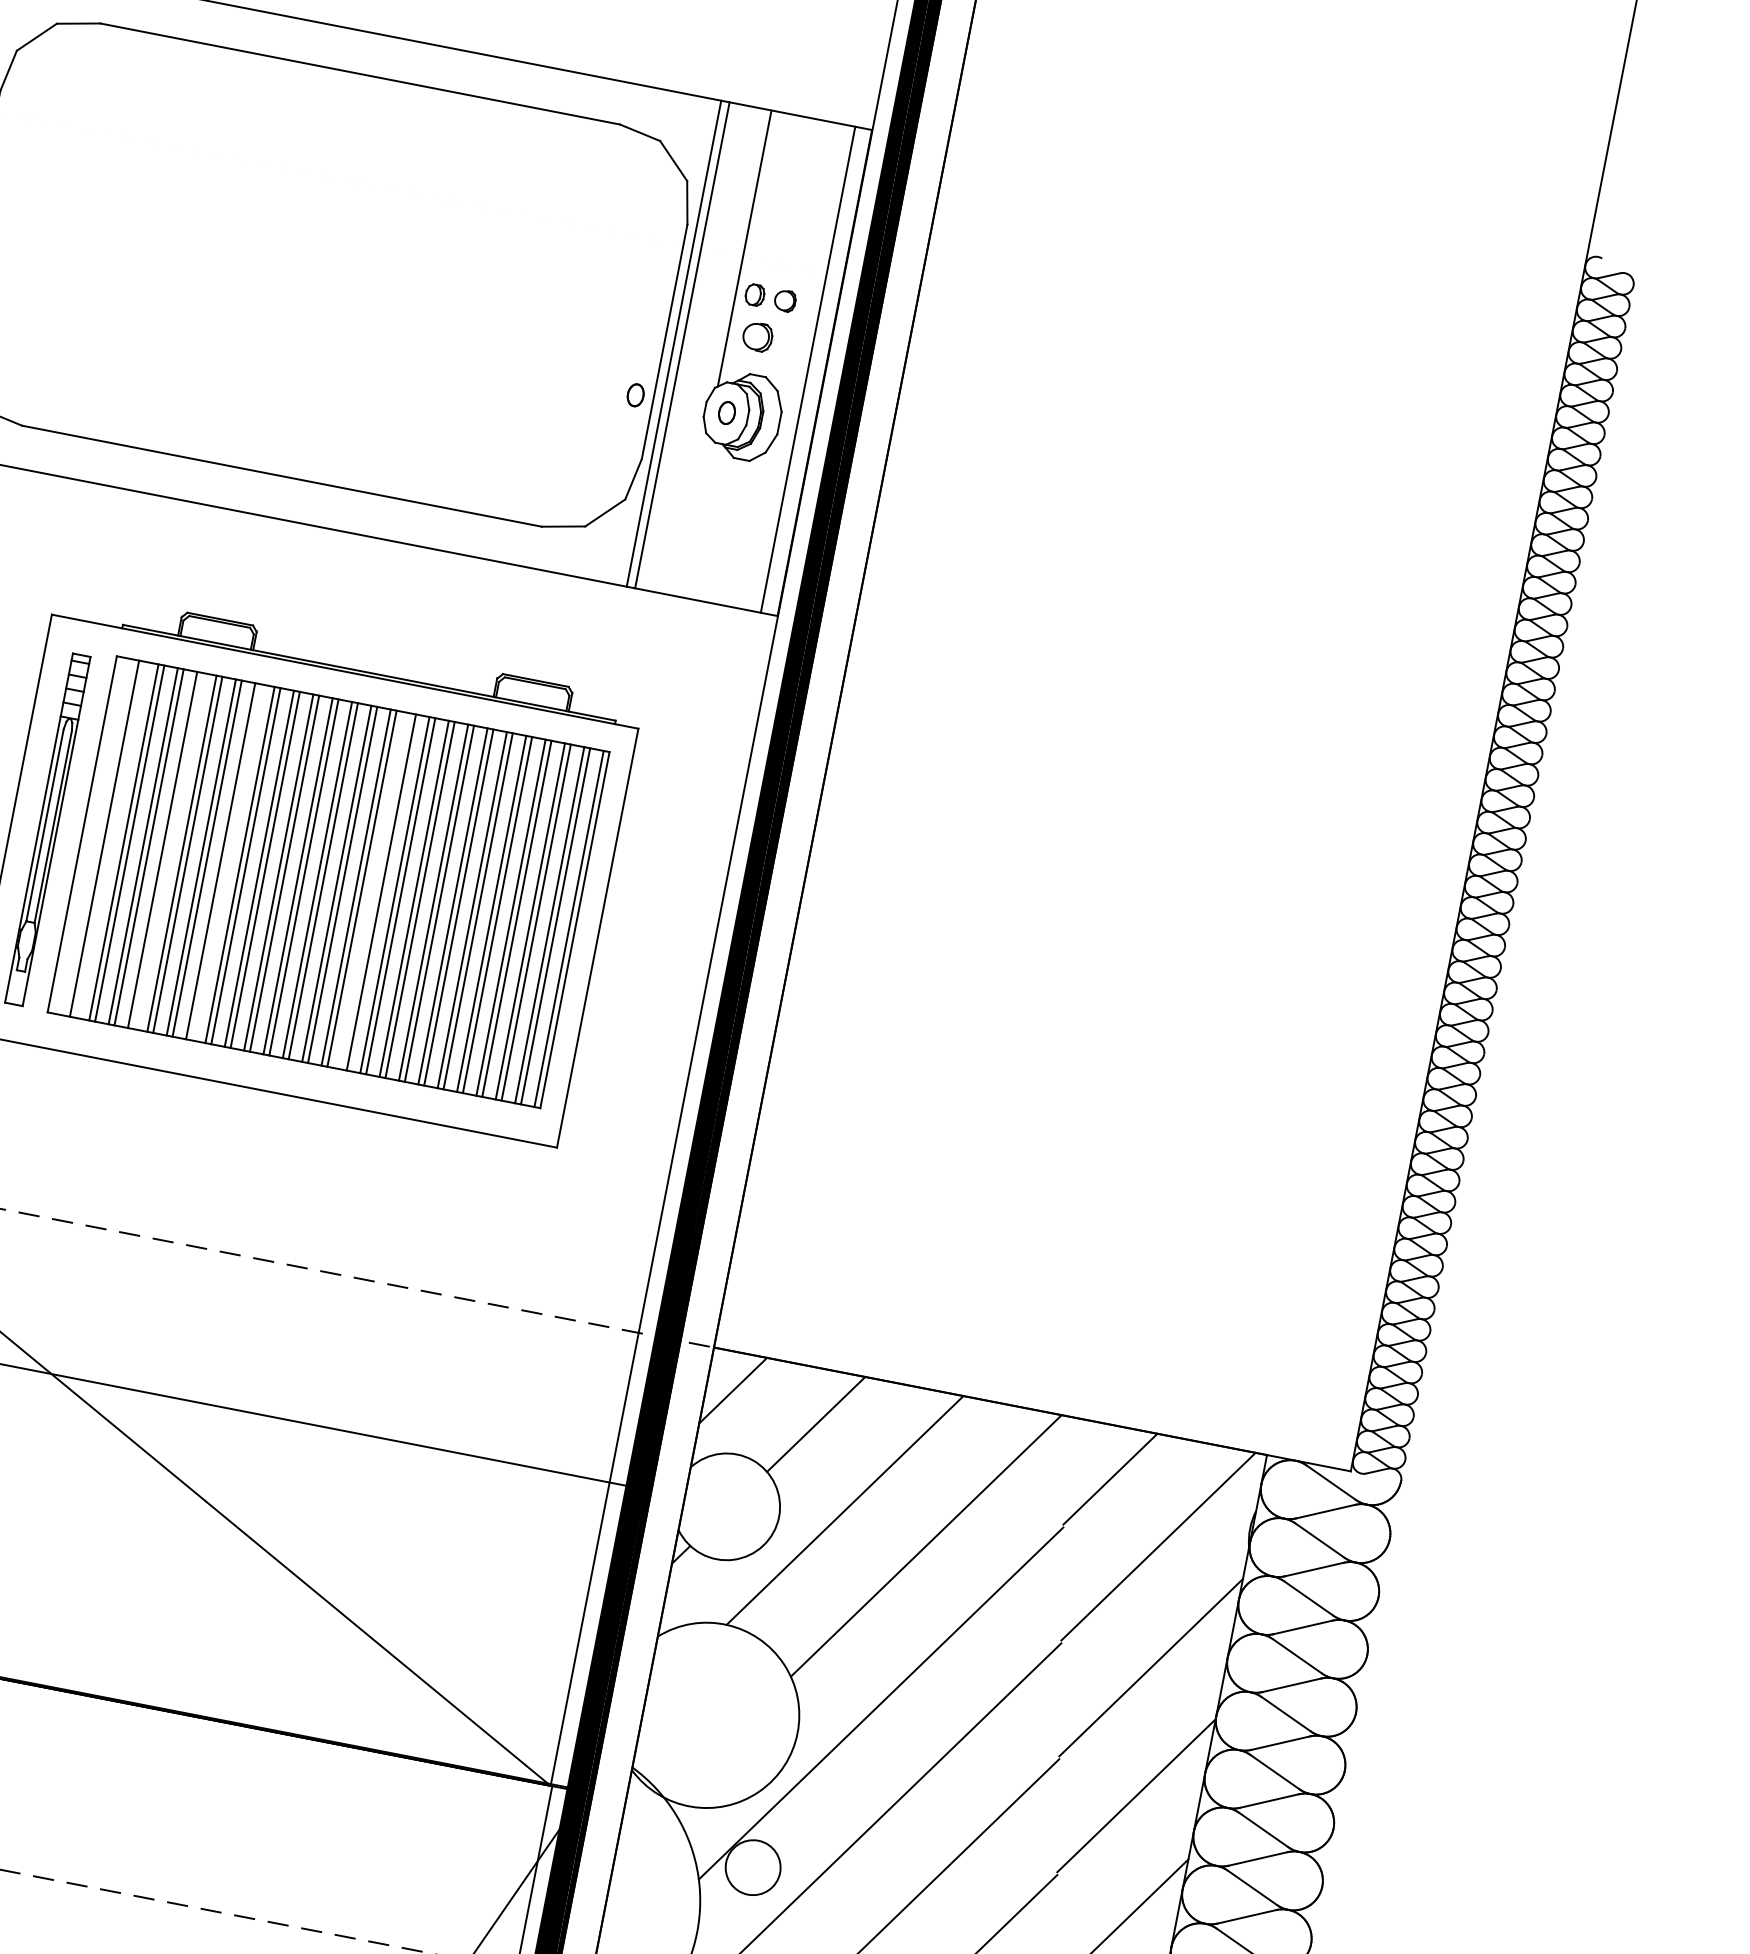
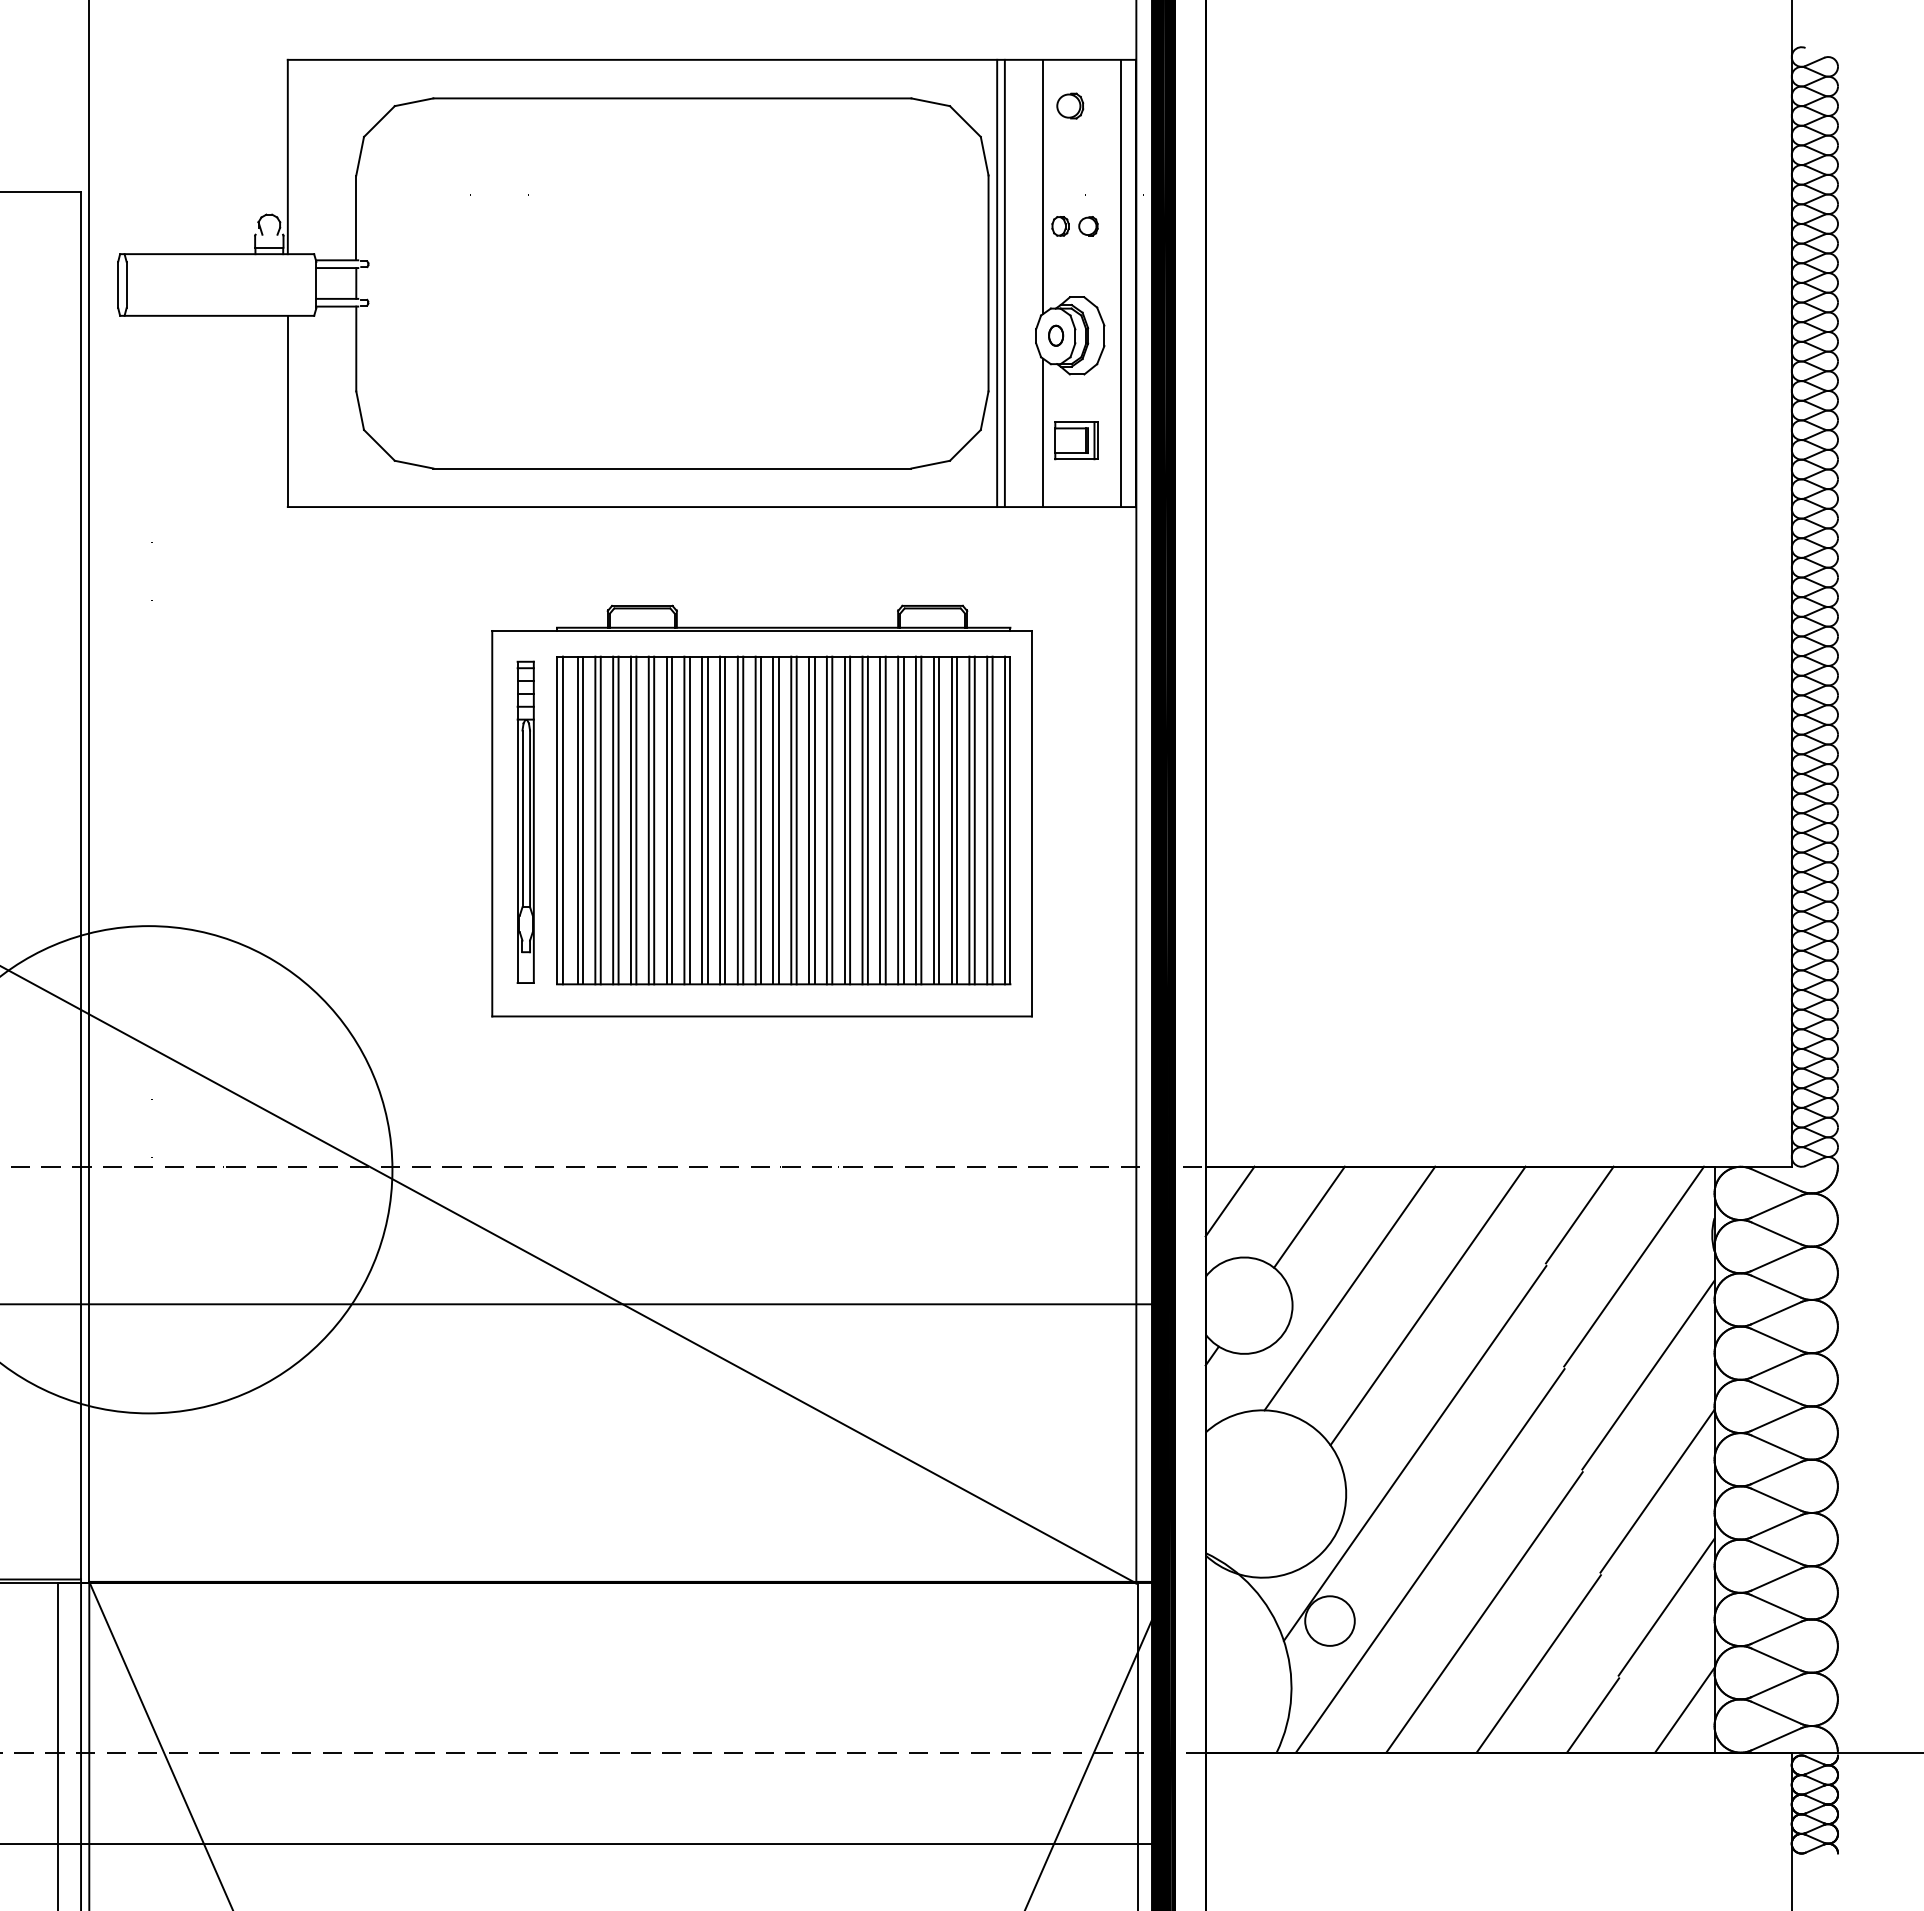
part: (758, 336) -> (1070, 105), moved
part: (636, 395) -> (972, 335), removed
line: (692, 515) -> (1043, 432), added
part: (727, 531) -> (1076, 440), added
line: (88, 835) -> (562, 820), added
line: (109, 839) -> (582, 820), added
line: (168, 851) -> (636, 820), added
line: (226, 862) -> (689, 820), added
line: (375, 891) -> (826, 820), added

